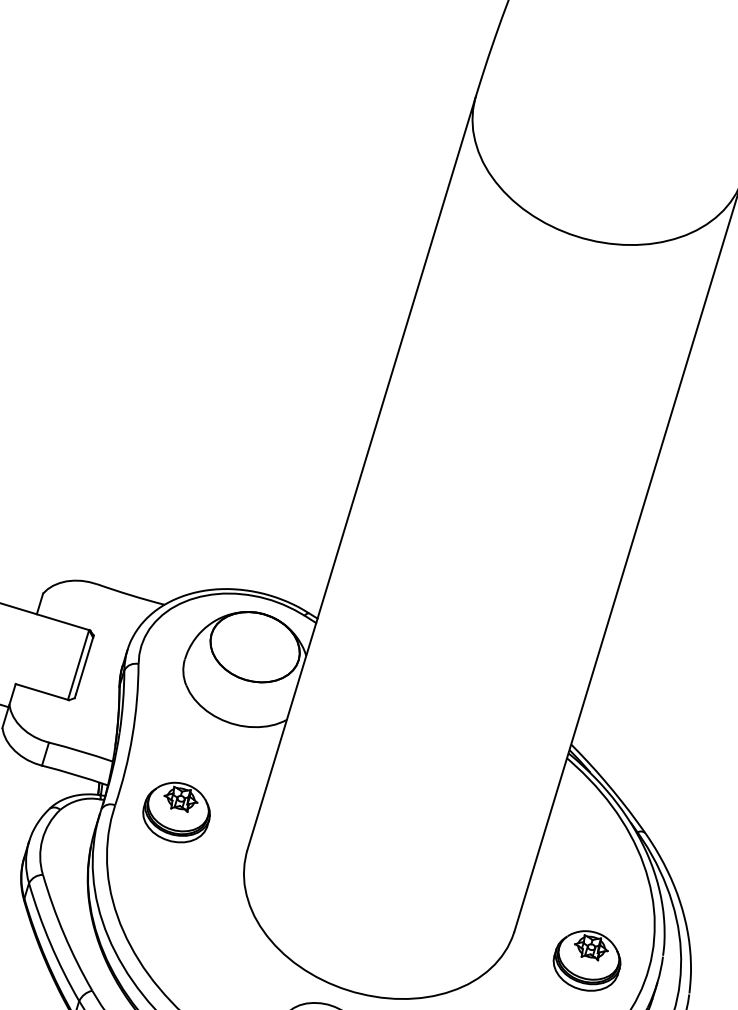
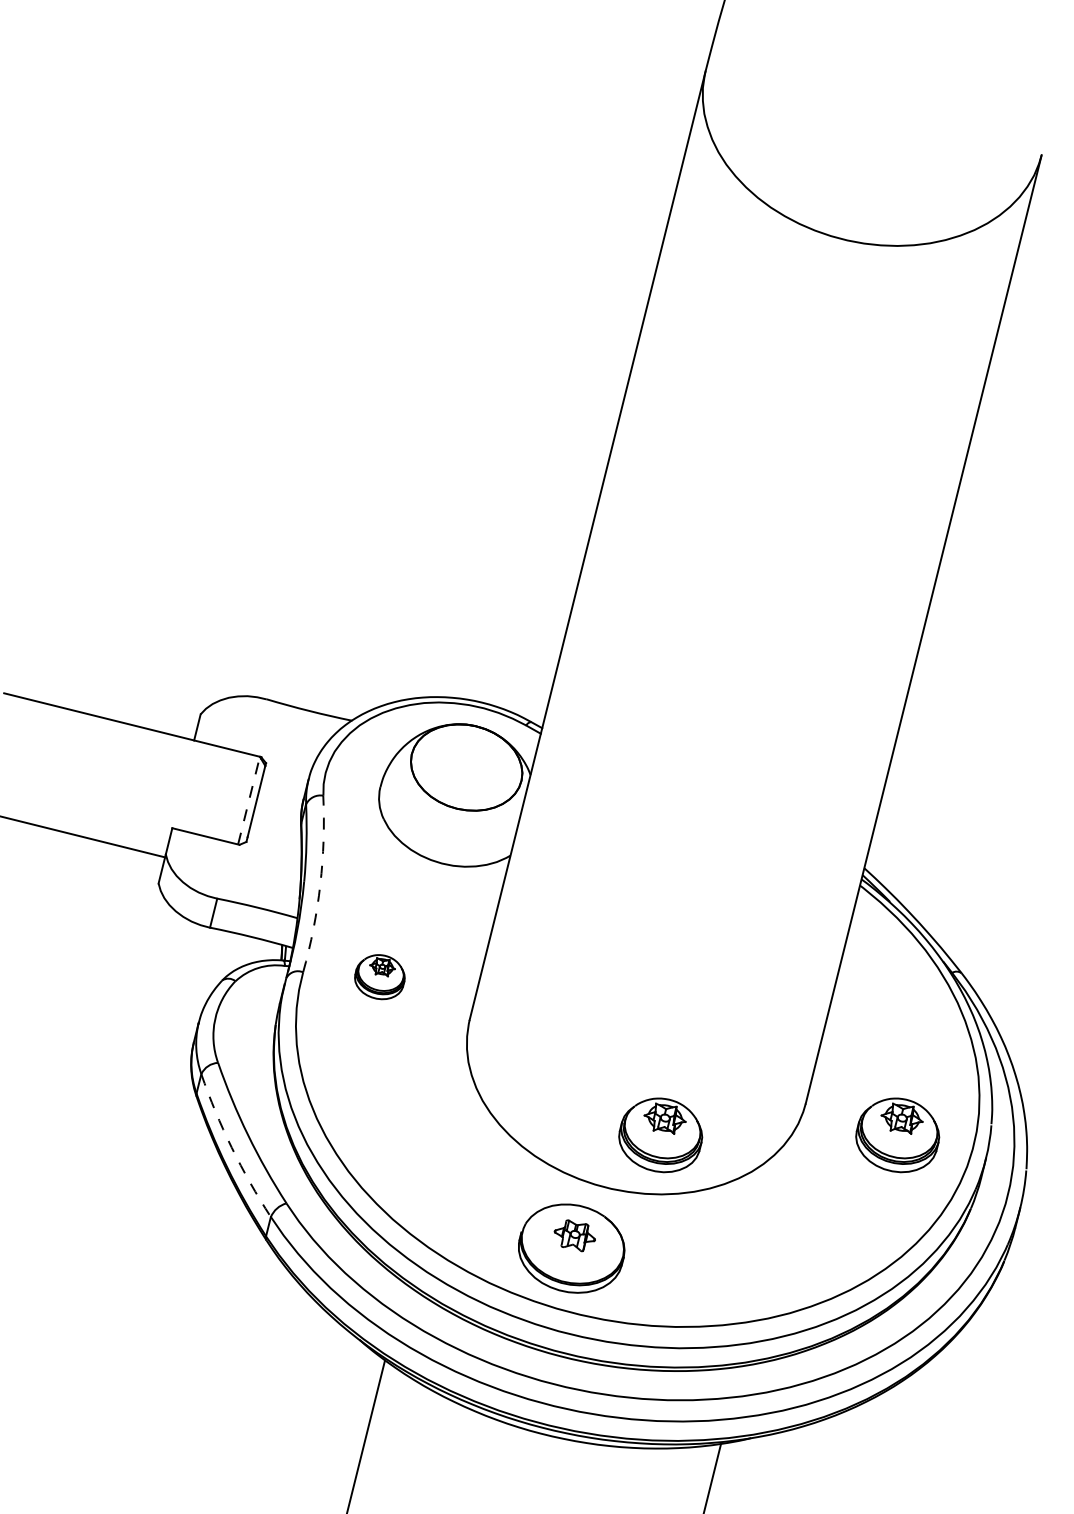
line: (78, 664) -> (249, 800), solid -> dashed
arc: (132, 735) -> (320, 884), solid -> dashed
part: (176, 811) -> (379, 976), size x0.6
arc: (50, 943) -> (231, 1147), solid -> dashed
part: (396, 951) -> (660, 1135), added

